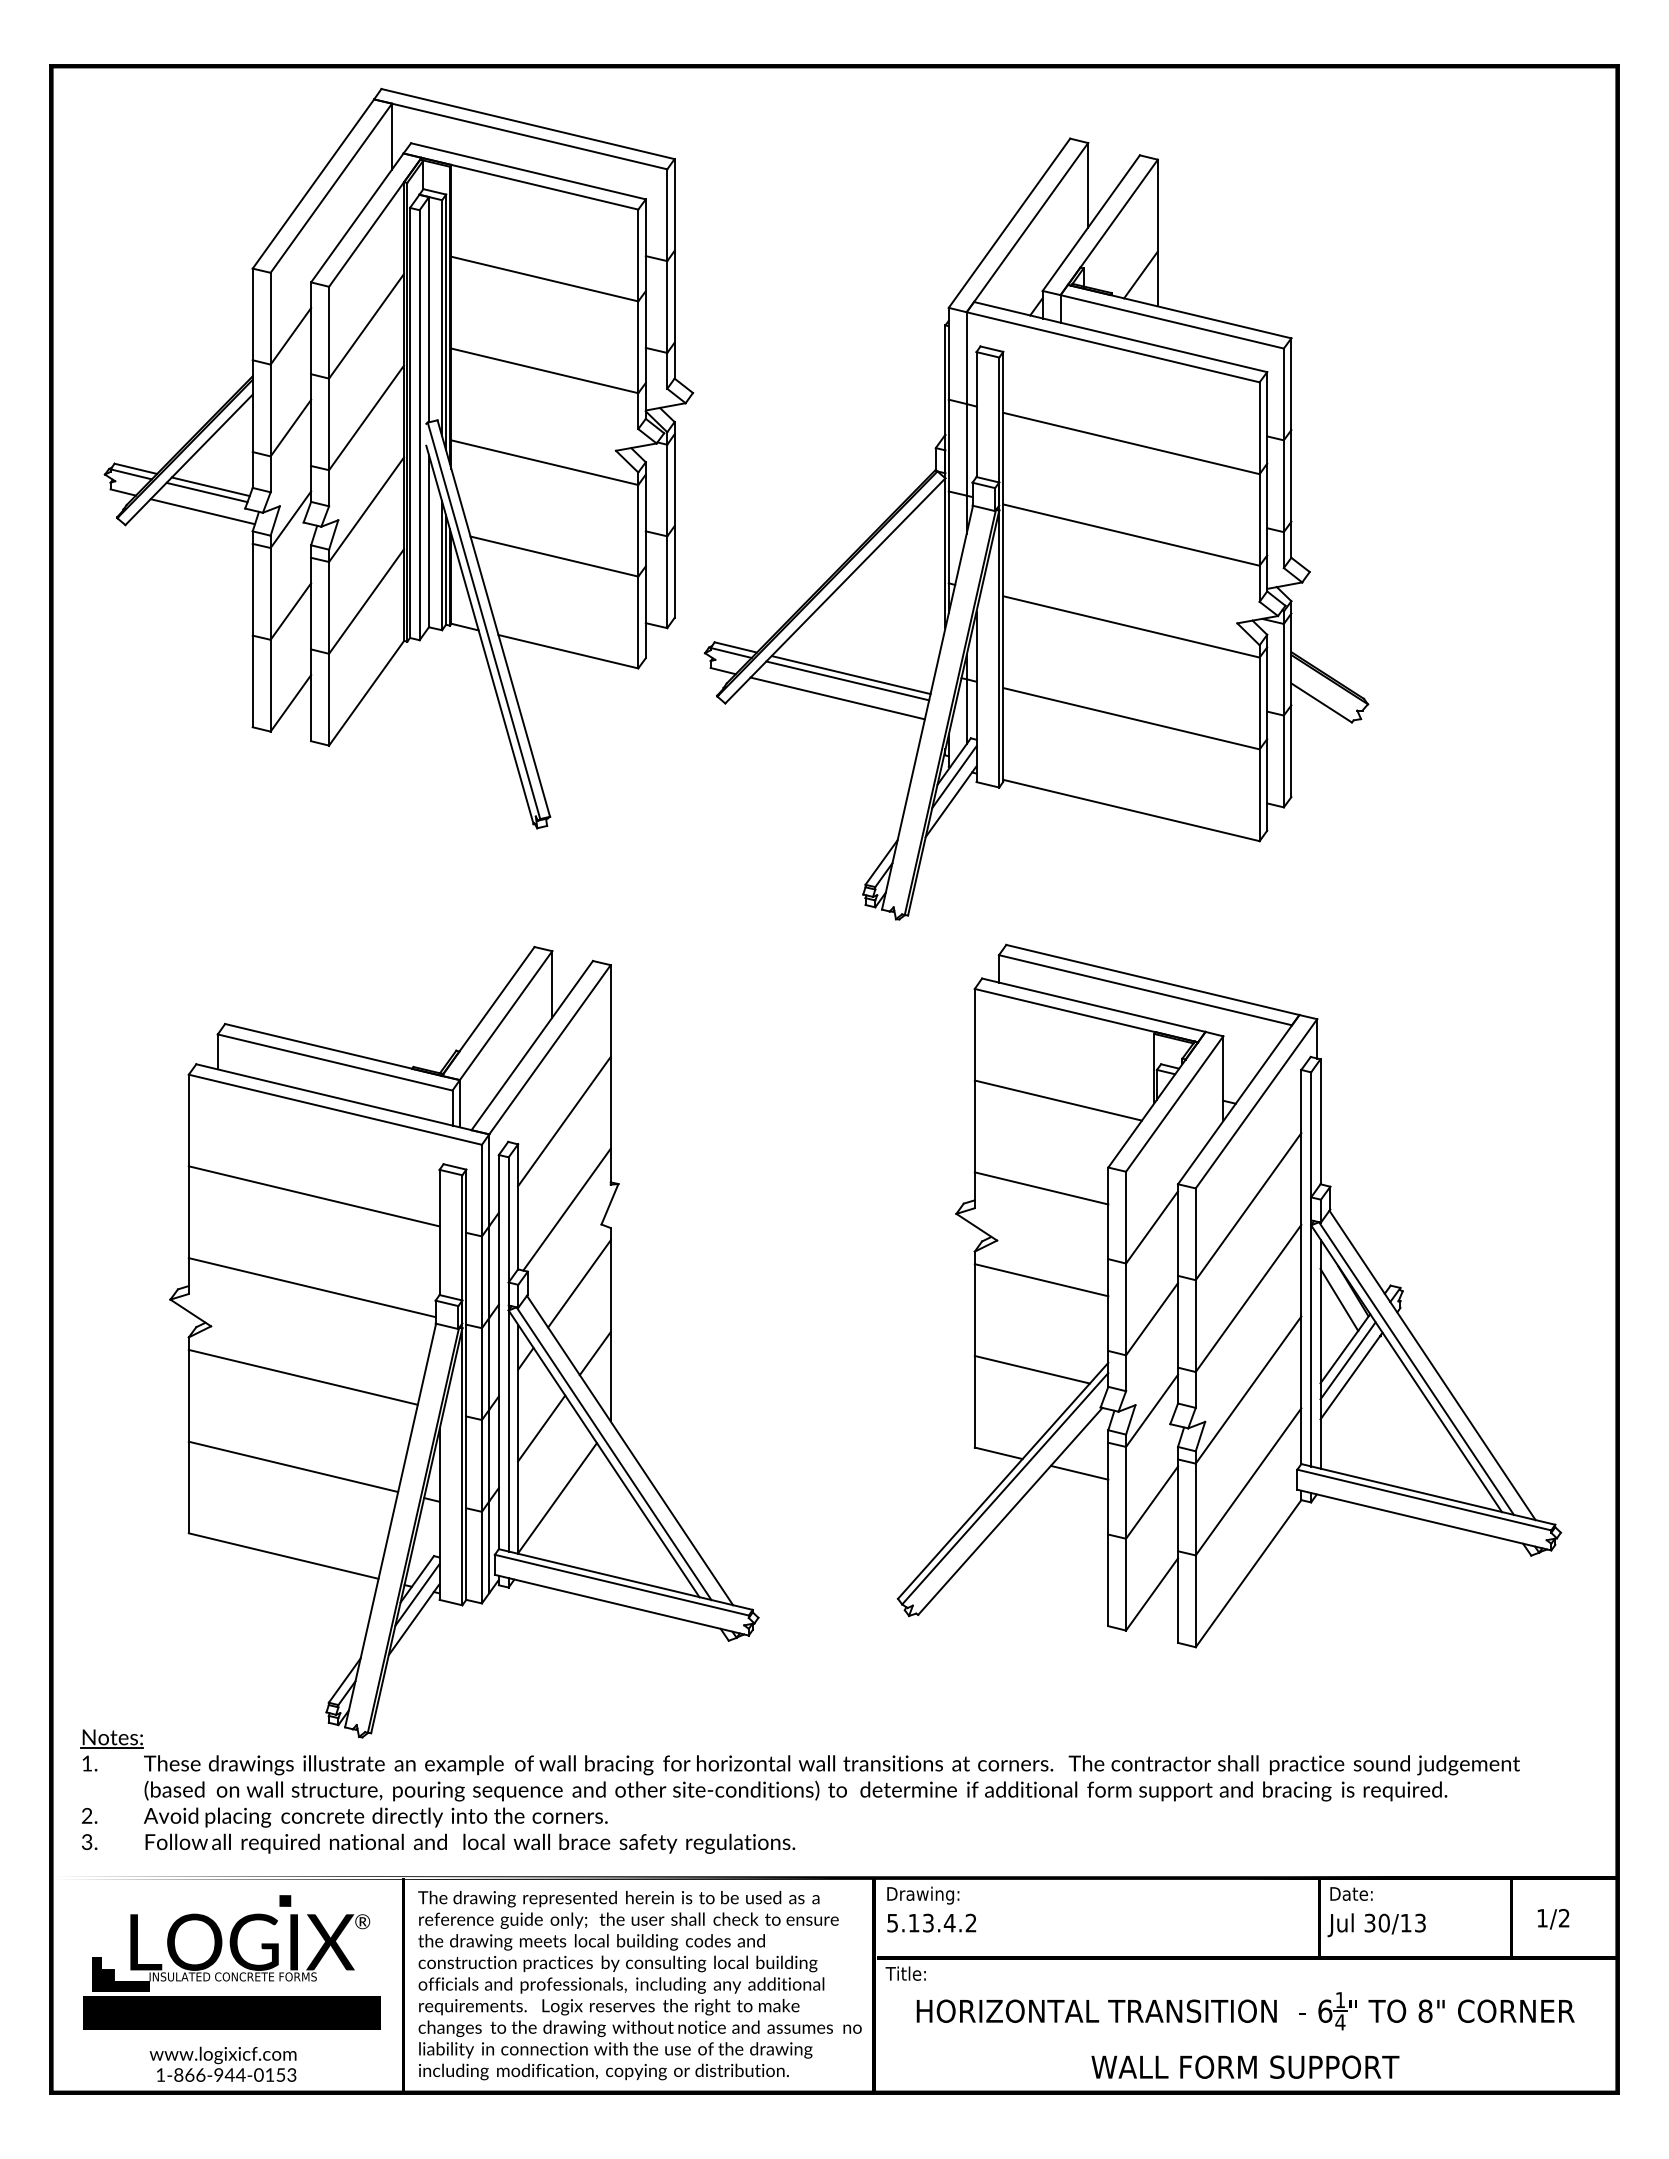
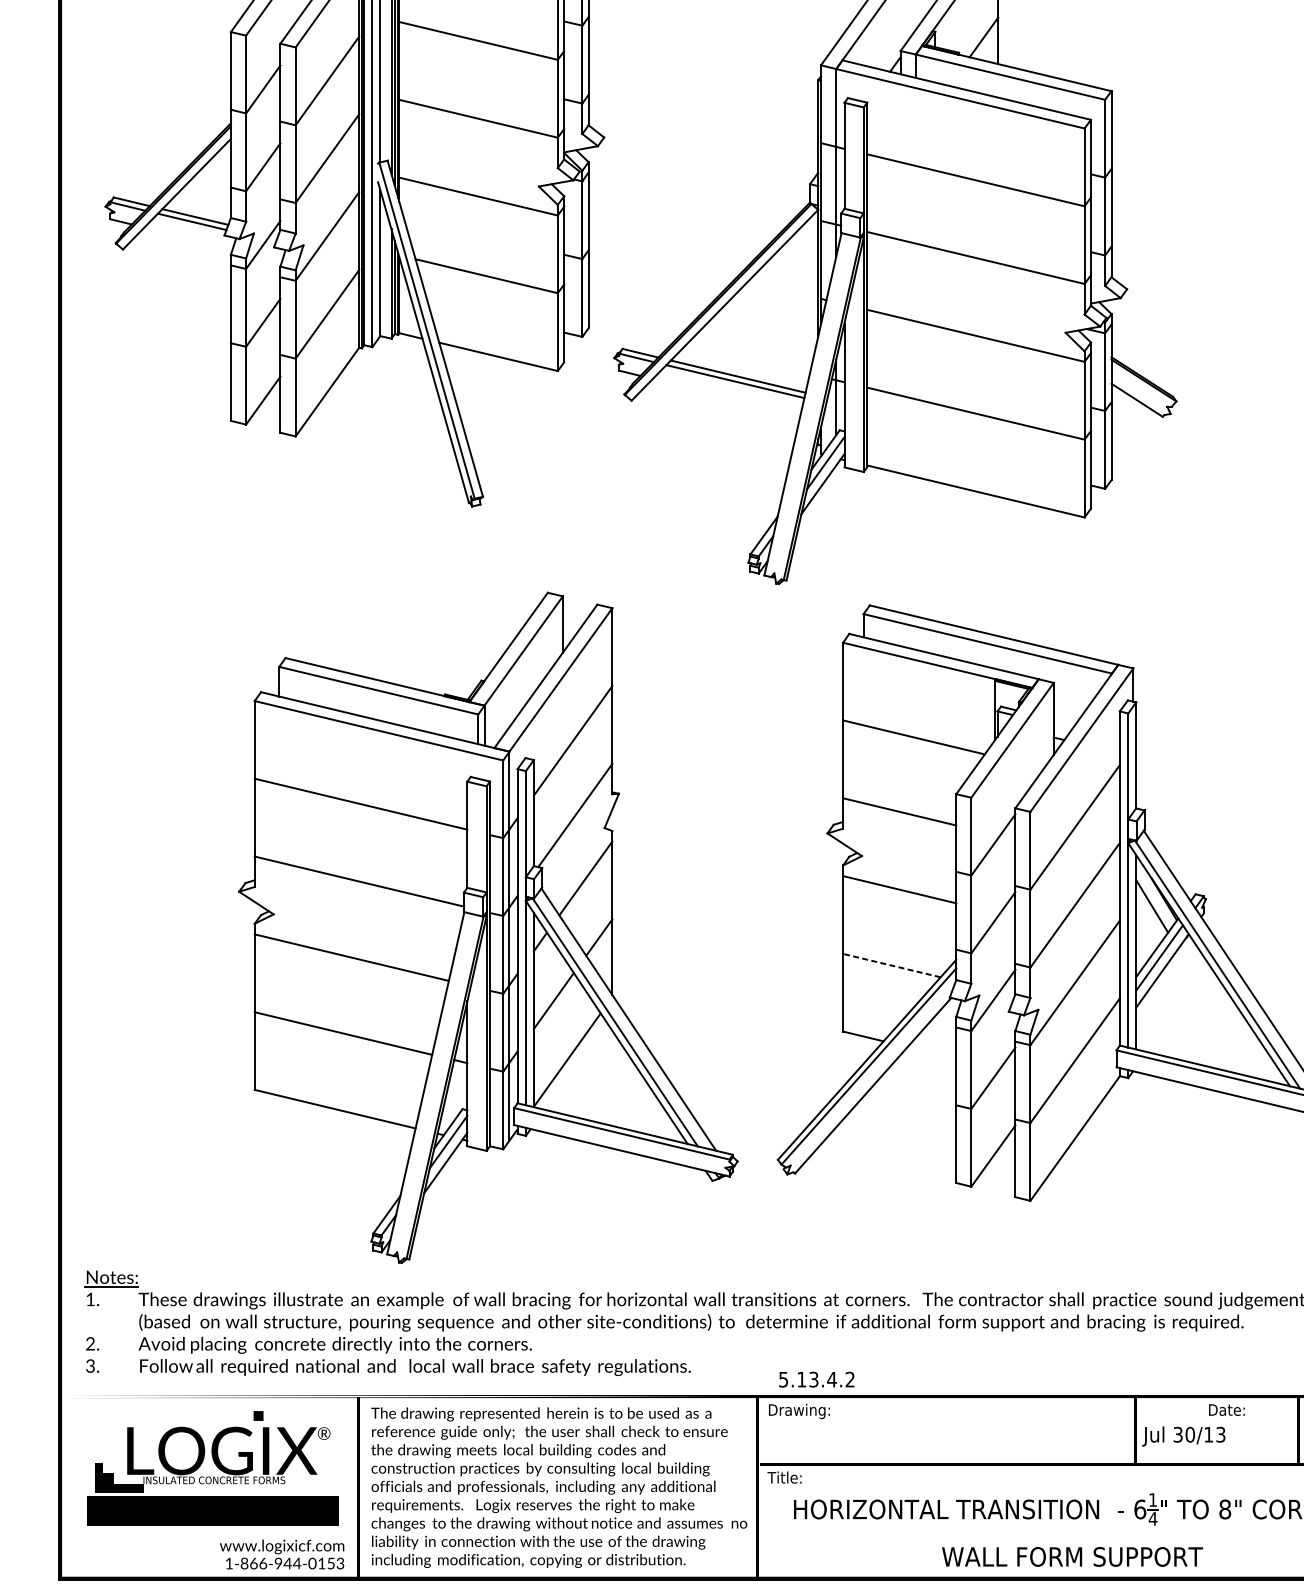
line: (202, 511) -> (188, 237), removed
line: (837, 698) -> (726, 396), removed
part: (464, 1341) -> (488, 927), moved
line: (1031, 1369) -> (891, 965), solid -> dashed
line: (1079, 1472) -> (931, 1052), removed
text: (1351, 1893) -> (1226, 1409), moved
text: (931, 1922) -> (816, 1379), moved
text: (222, 2063) -> (281, 1553), moved

